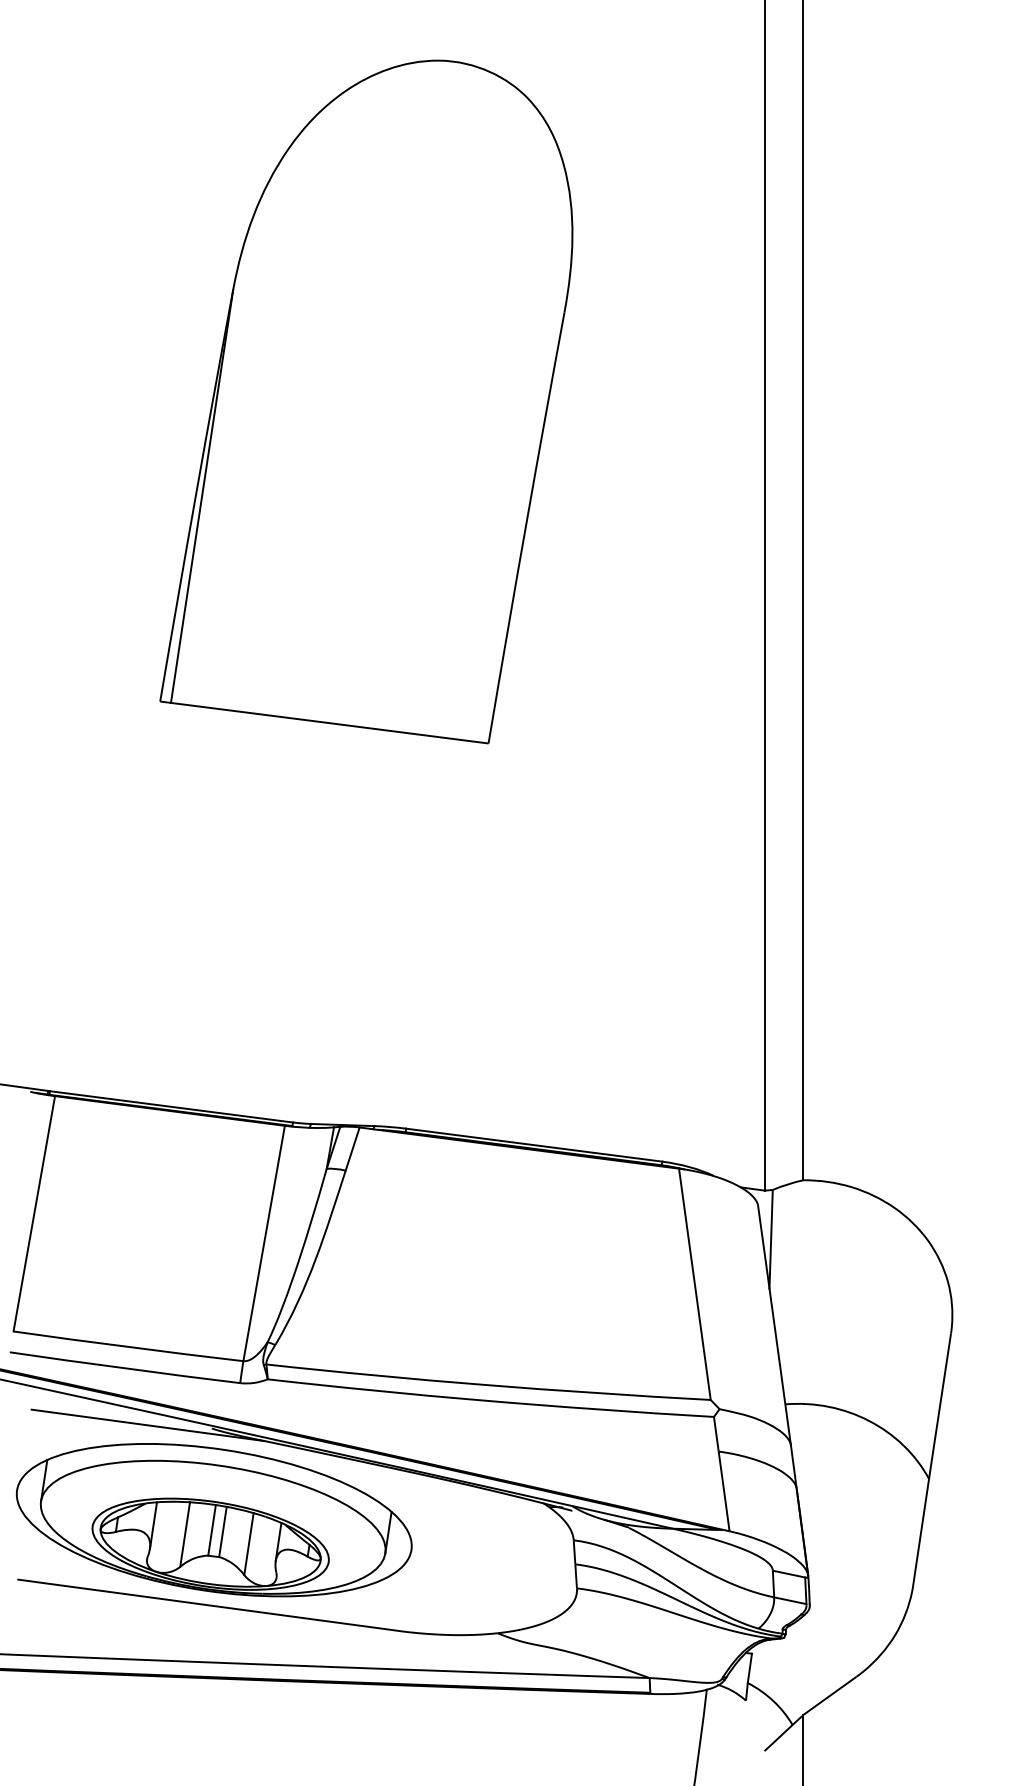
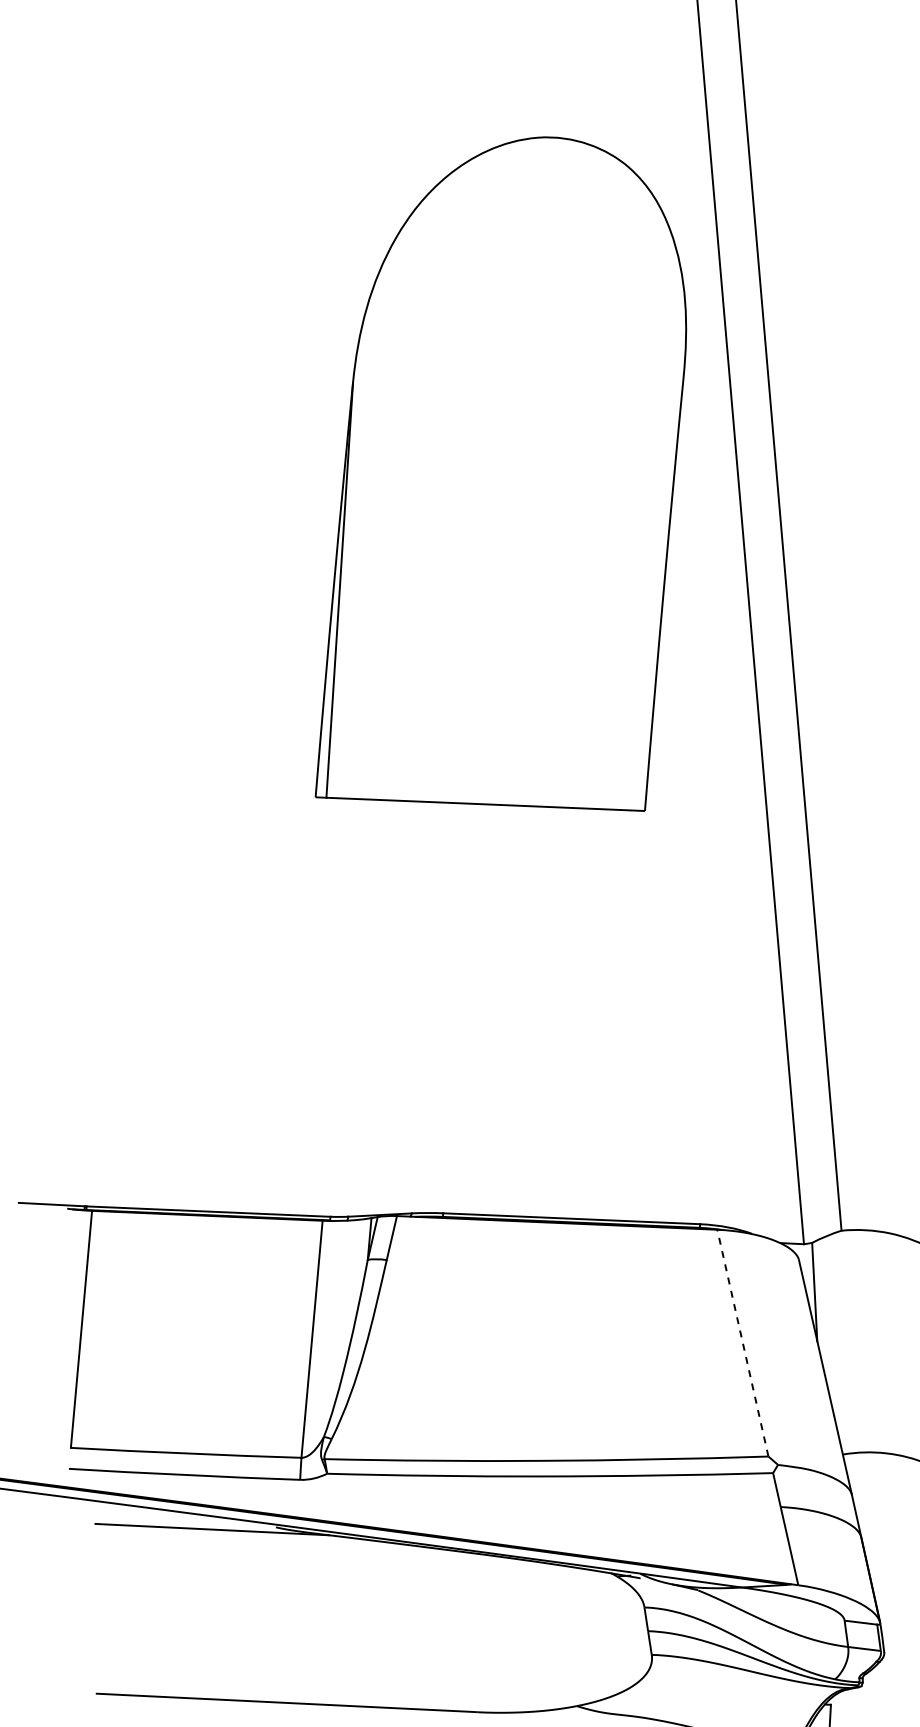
part: (366, 401) -> (494, 482), moved
line: (694, 1284) -> (742, 1343), solid -> dashed
part: (213, 1520) -> (285, 1618), removed

